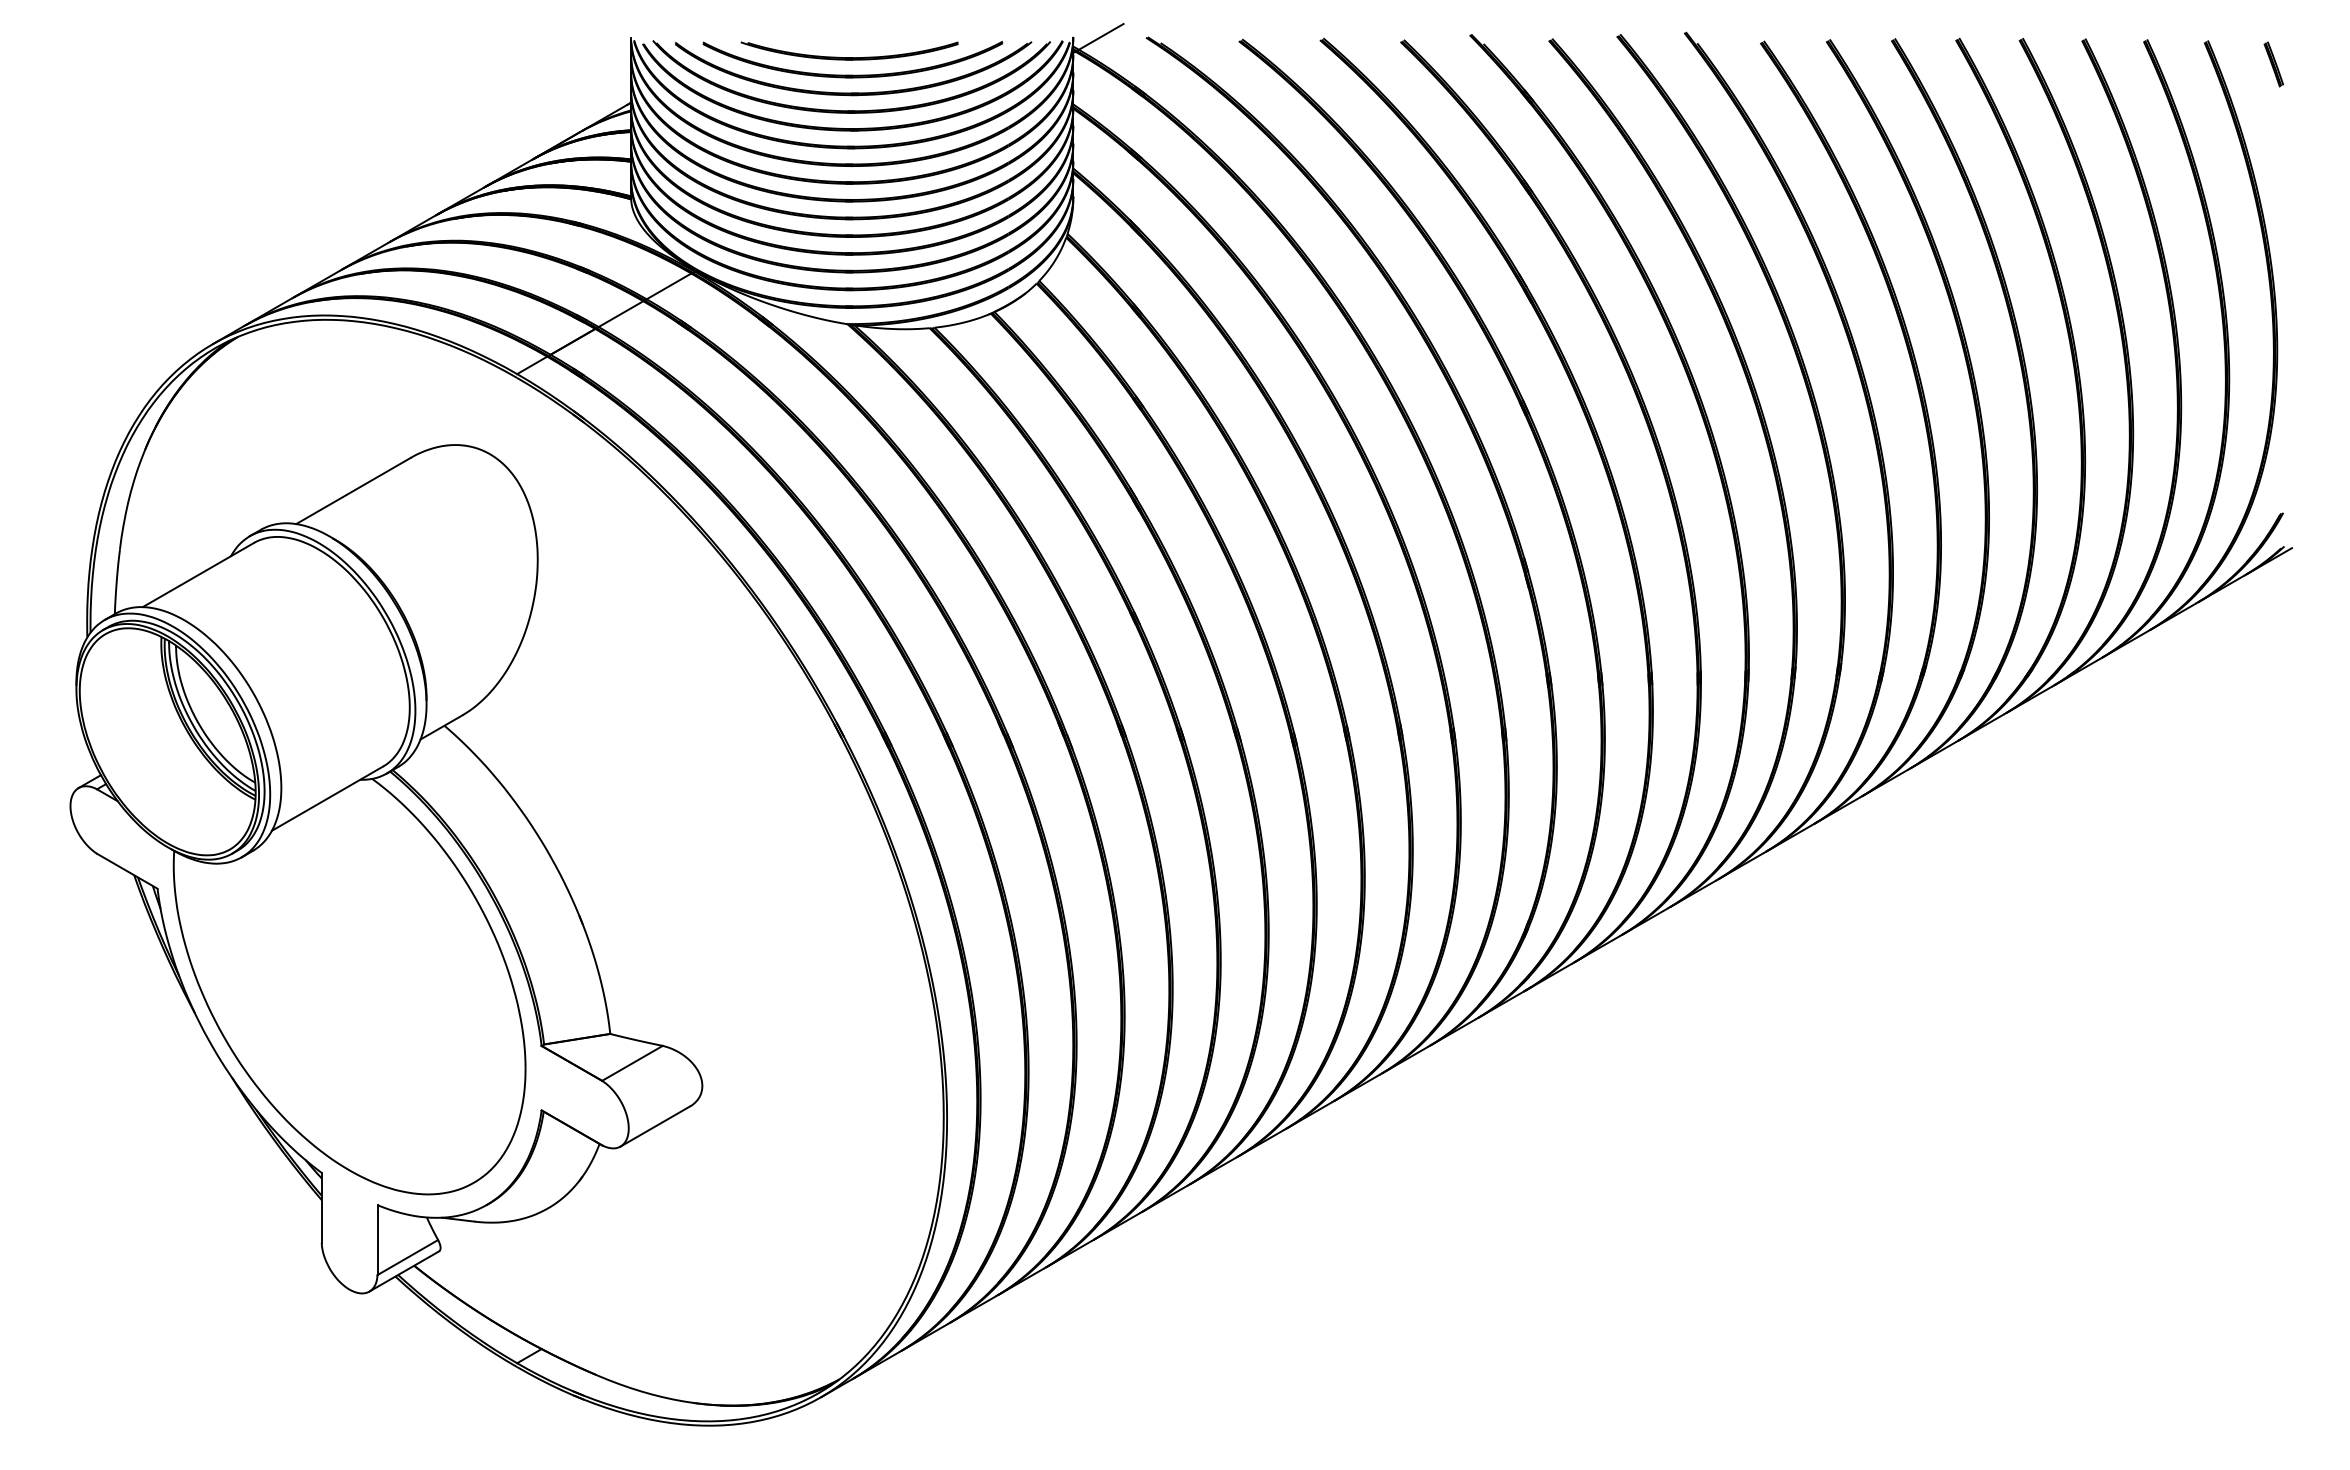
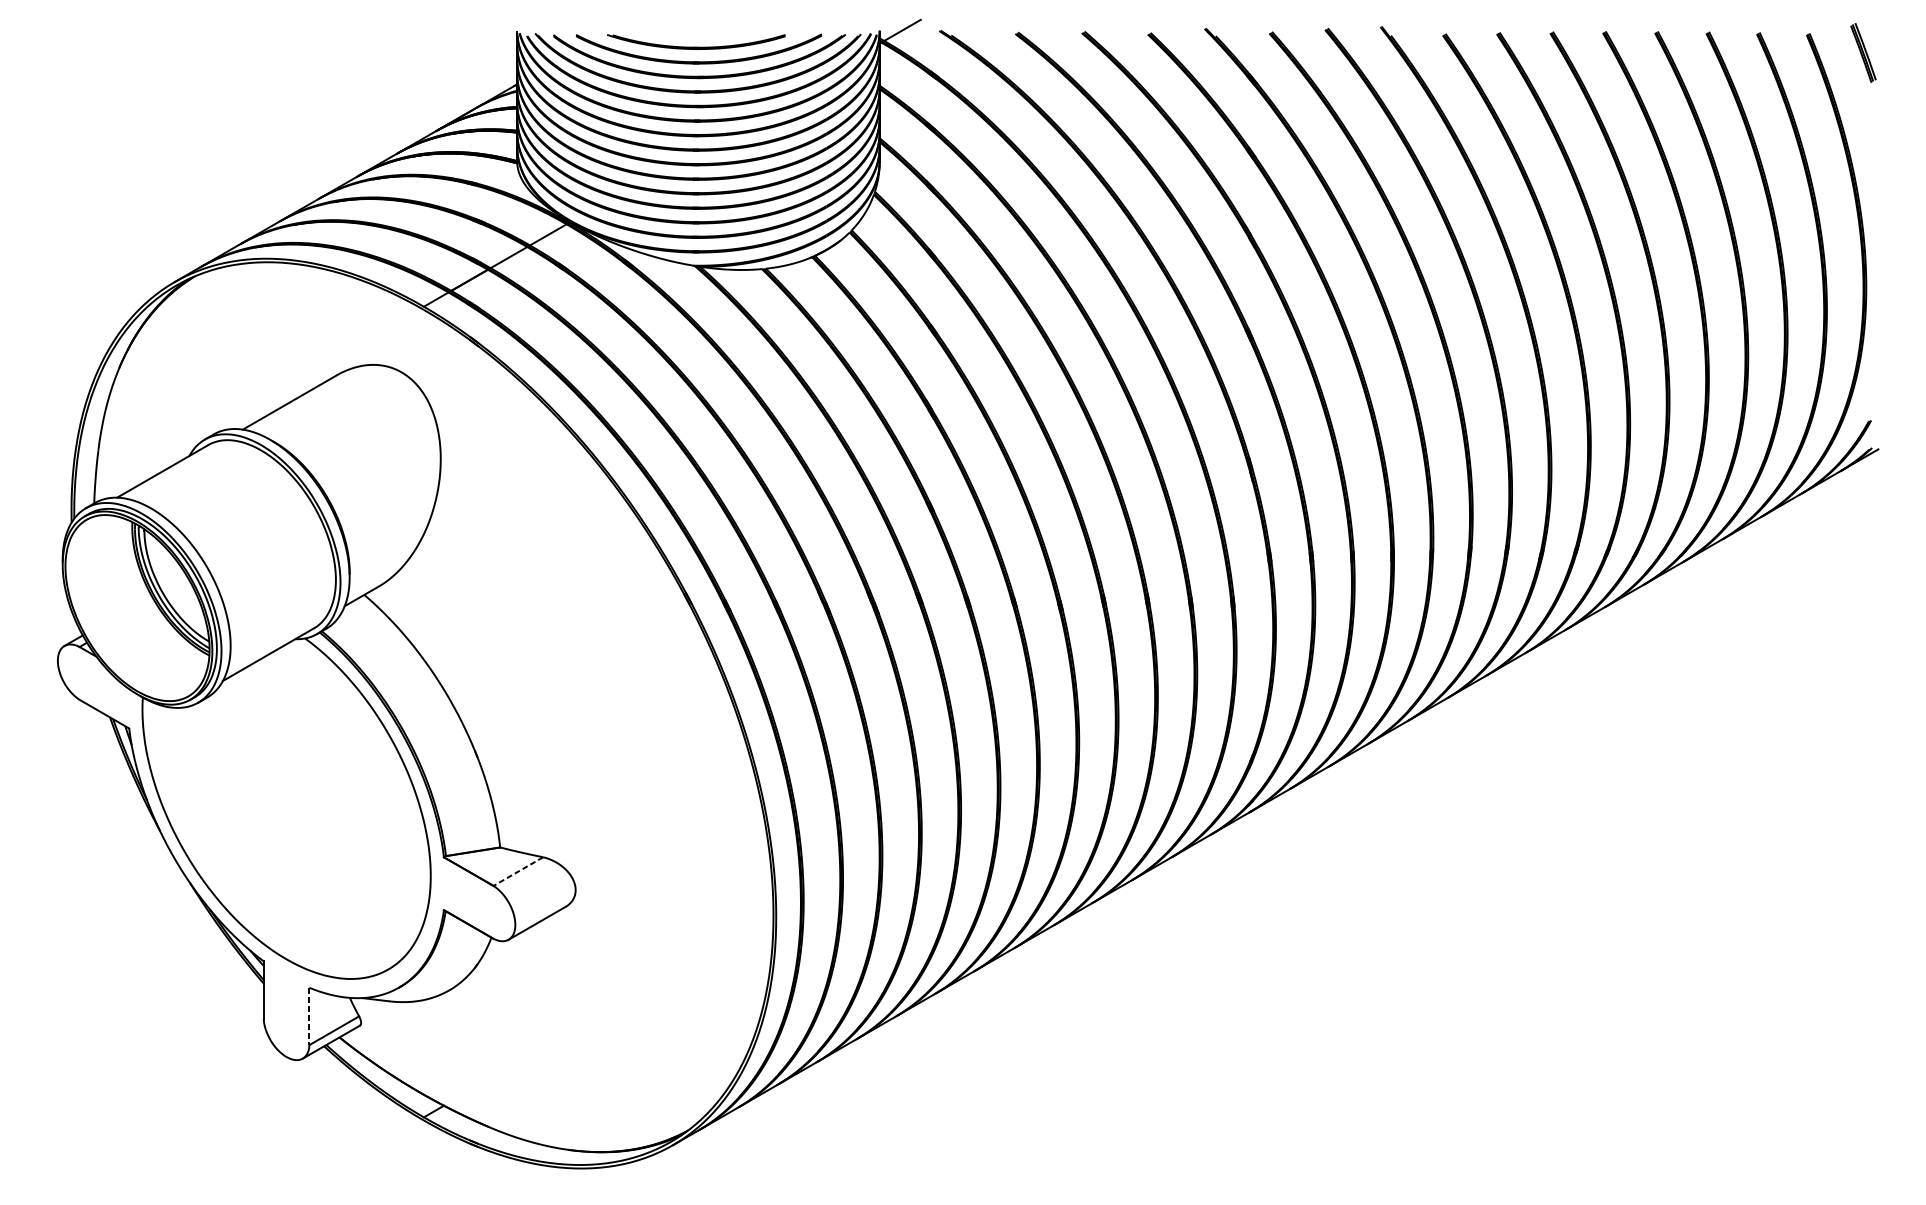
part: (2273, 64) -> (1863, 53), size x1.6
line: (632, 1063) -> (518, 871), solid -> dashed
line: (377, 1240) -> (309, 1016), solid -> dashed

